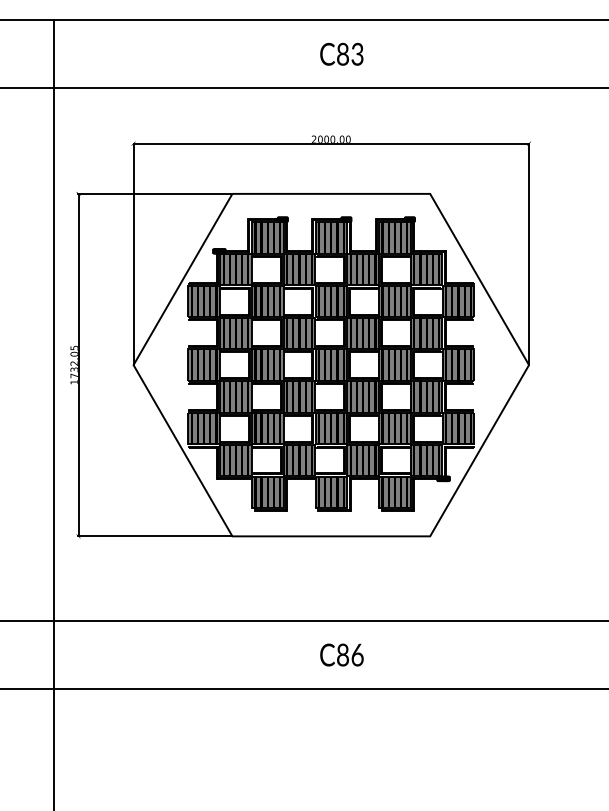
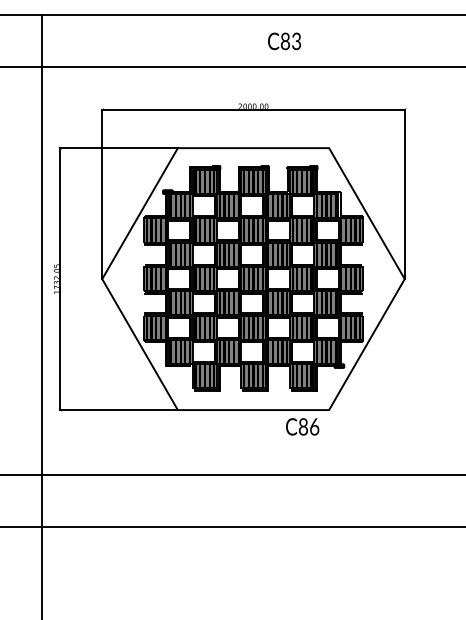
text: (341, 54) -> (284, 41), moved
text: (341, 654) -> (302, 426), moved

